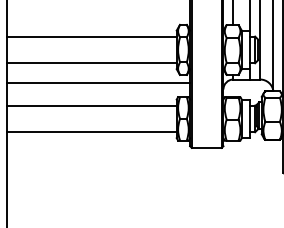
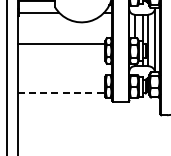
line: (91, 62) -> (61, 57), removed
line: (97, 81) -> (64, 67), removed
line: (91, 105) -> (61, 79), removed
line: (91, 132) -> (61, 93), solid -> dashed

